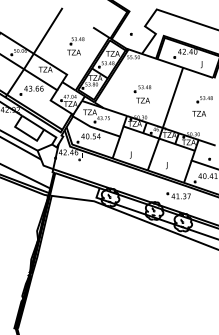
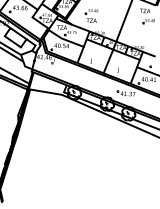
part: (142, 94) -> (91, 16), moved
text: (198, 113) -> (144, 10), moved

